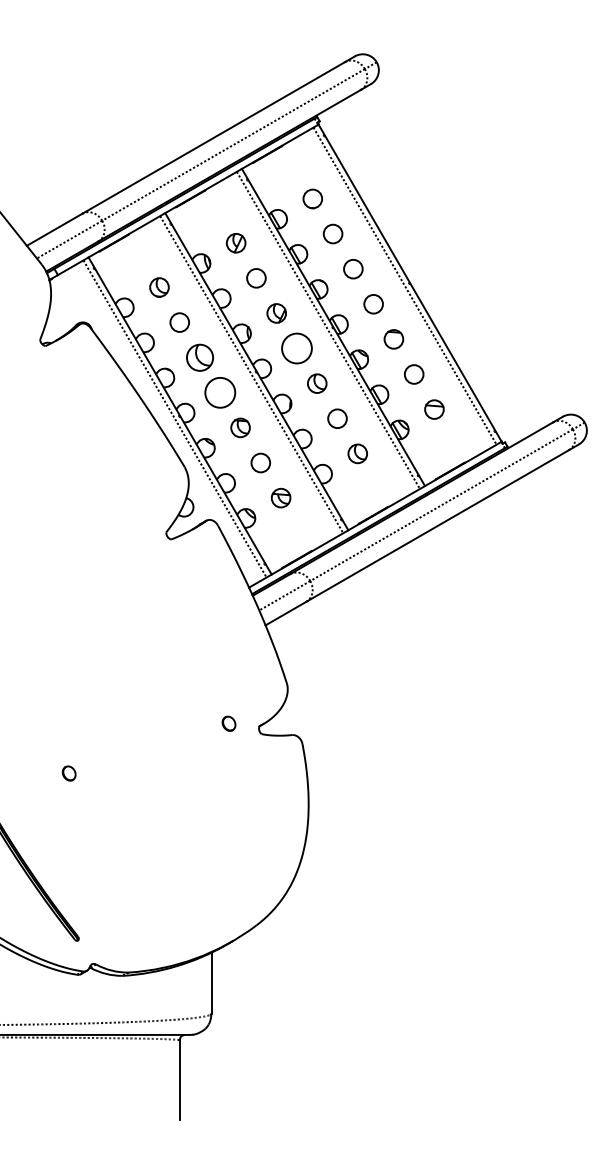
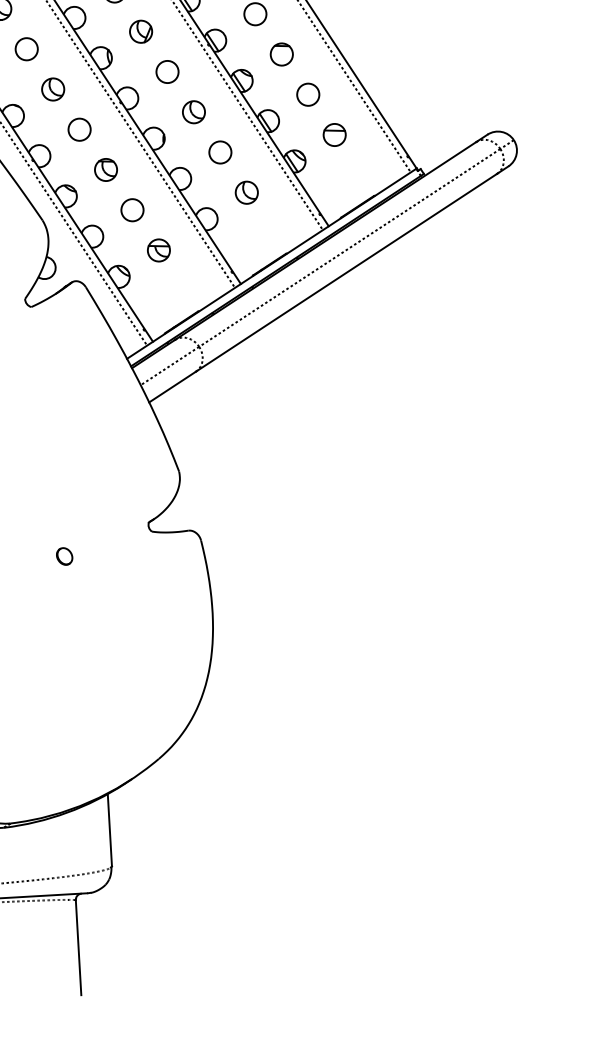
circle: (296, 348) -> (166, 71), size x0.62
part: (199, 357) -> (52, 89), size x0.71
circle: (219, 392) -> (78, 129), size x0.62
part: (228, 723) -> (63, 556), moved

